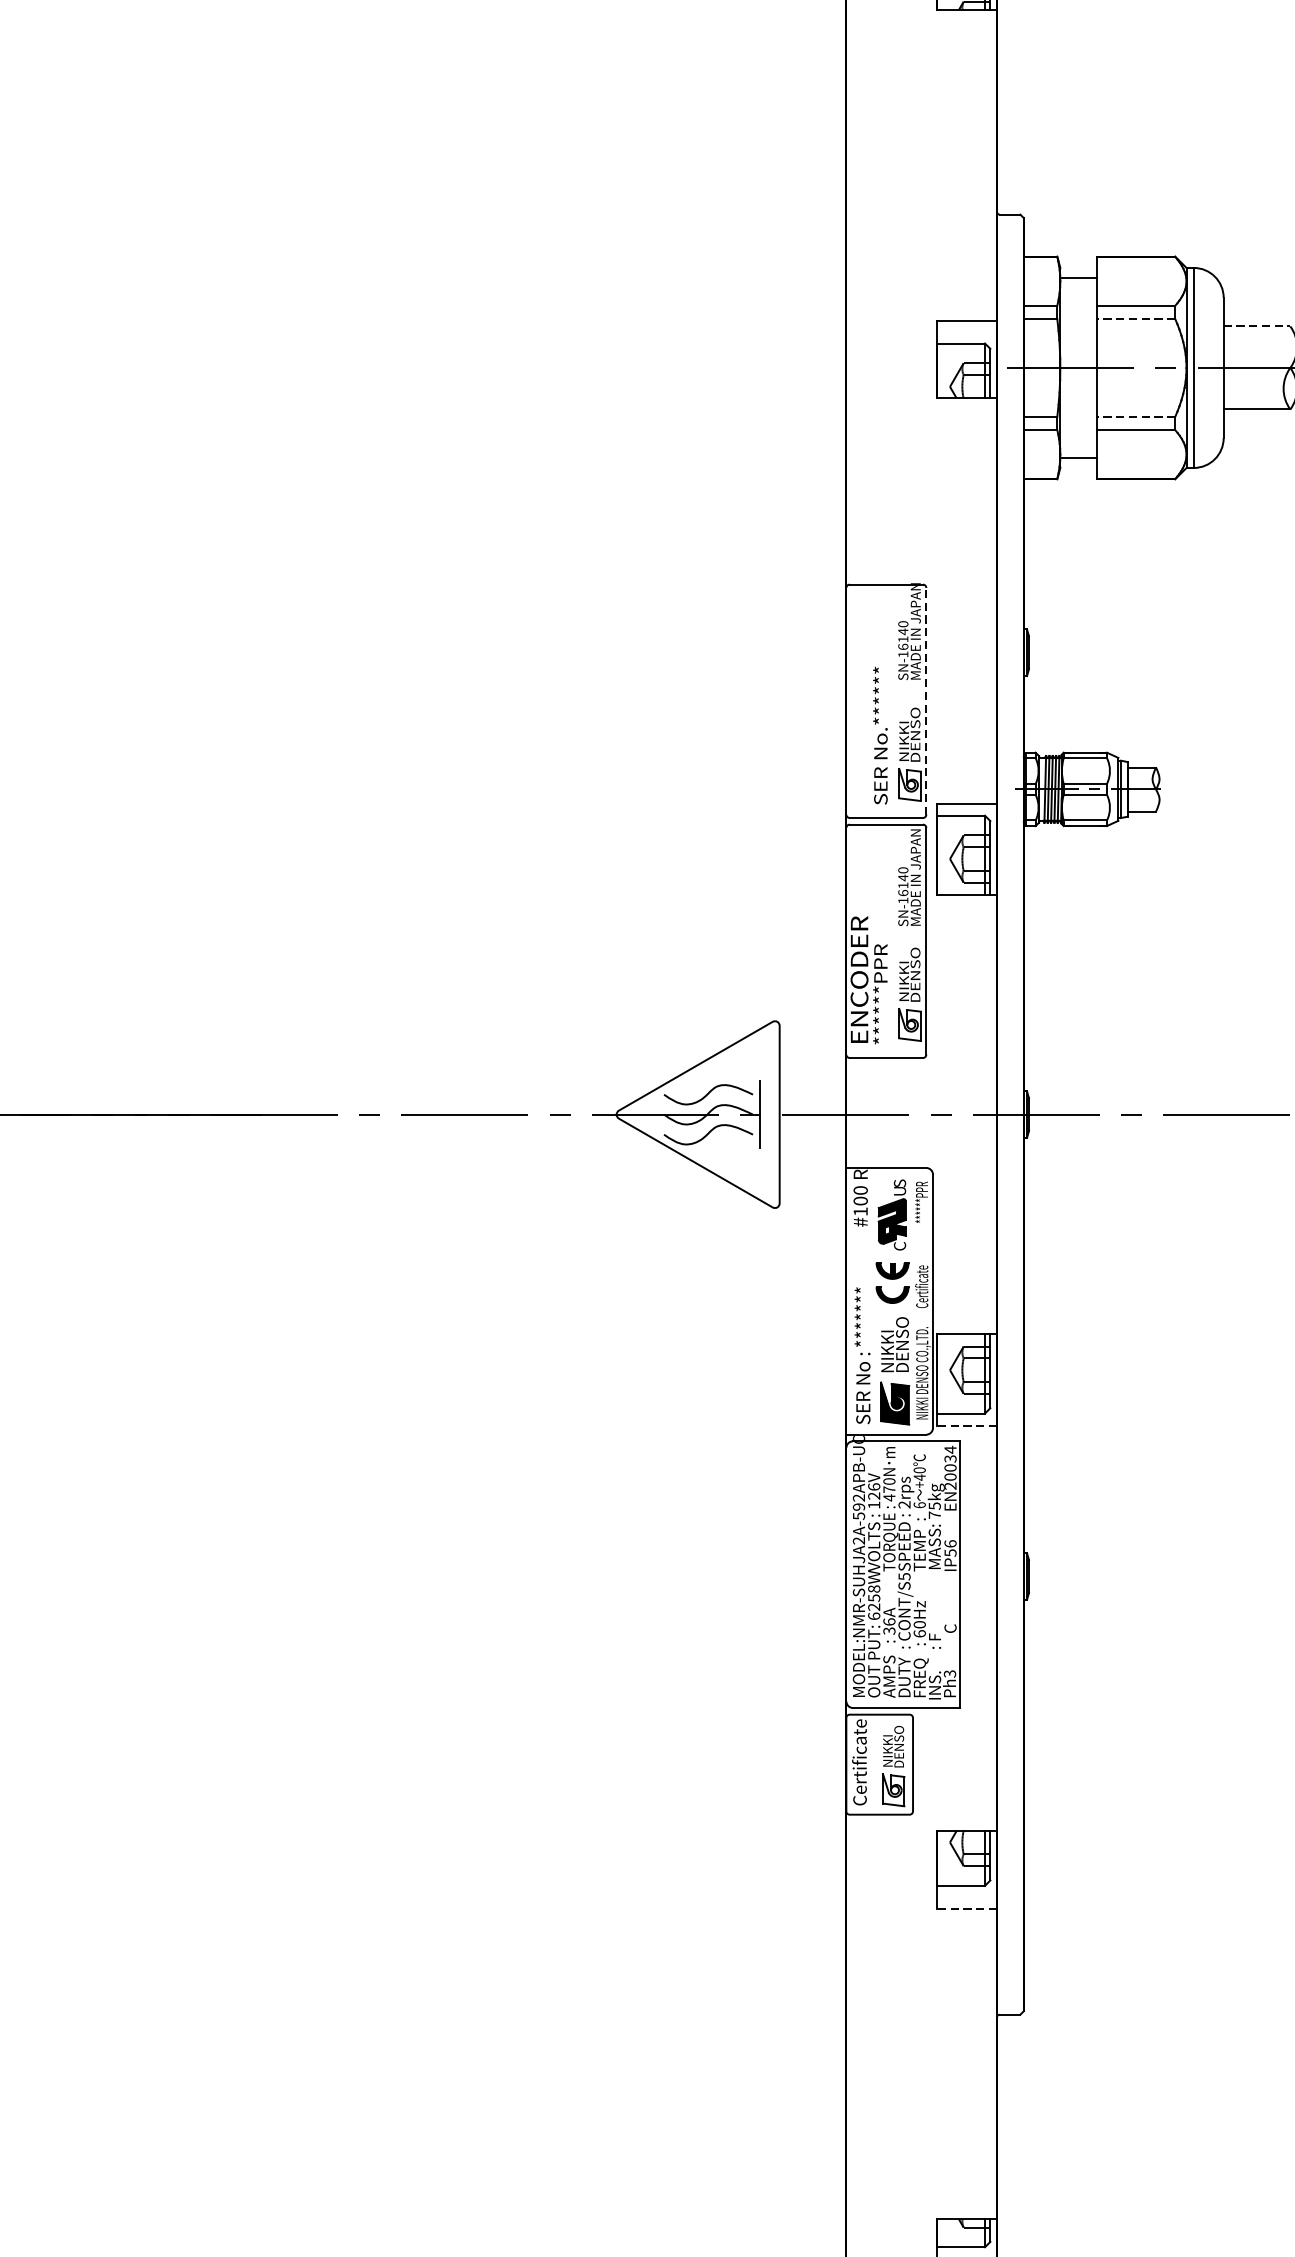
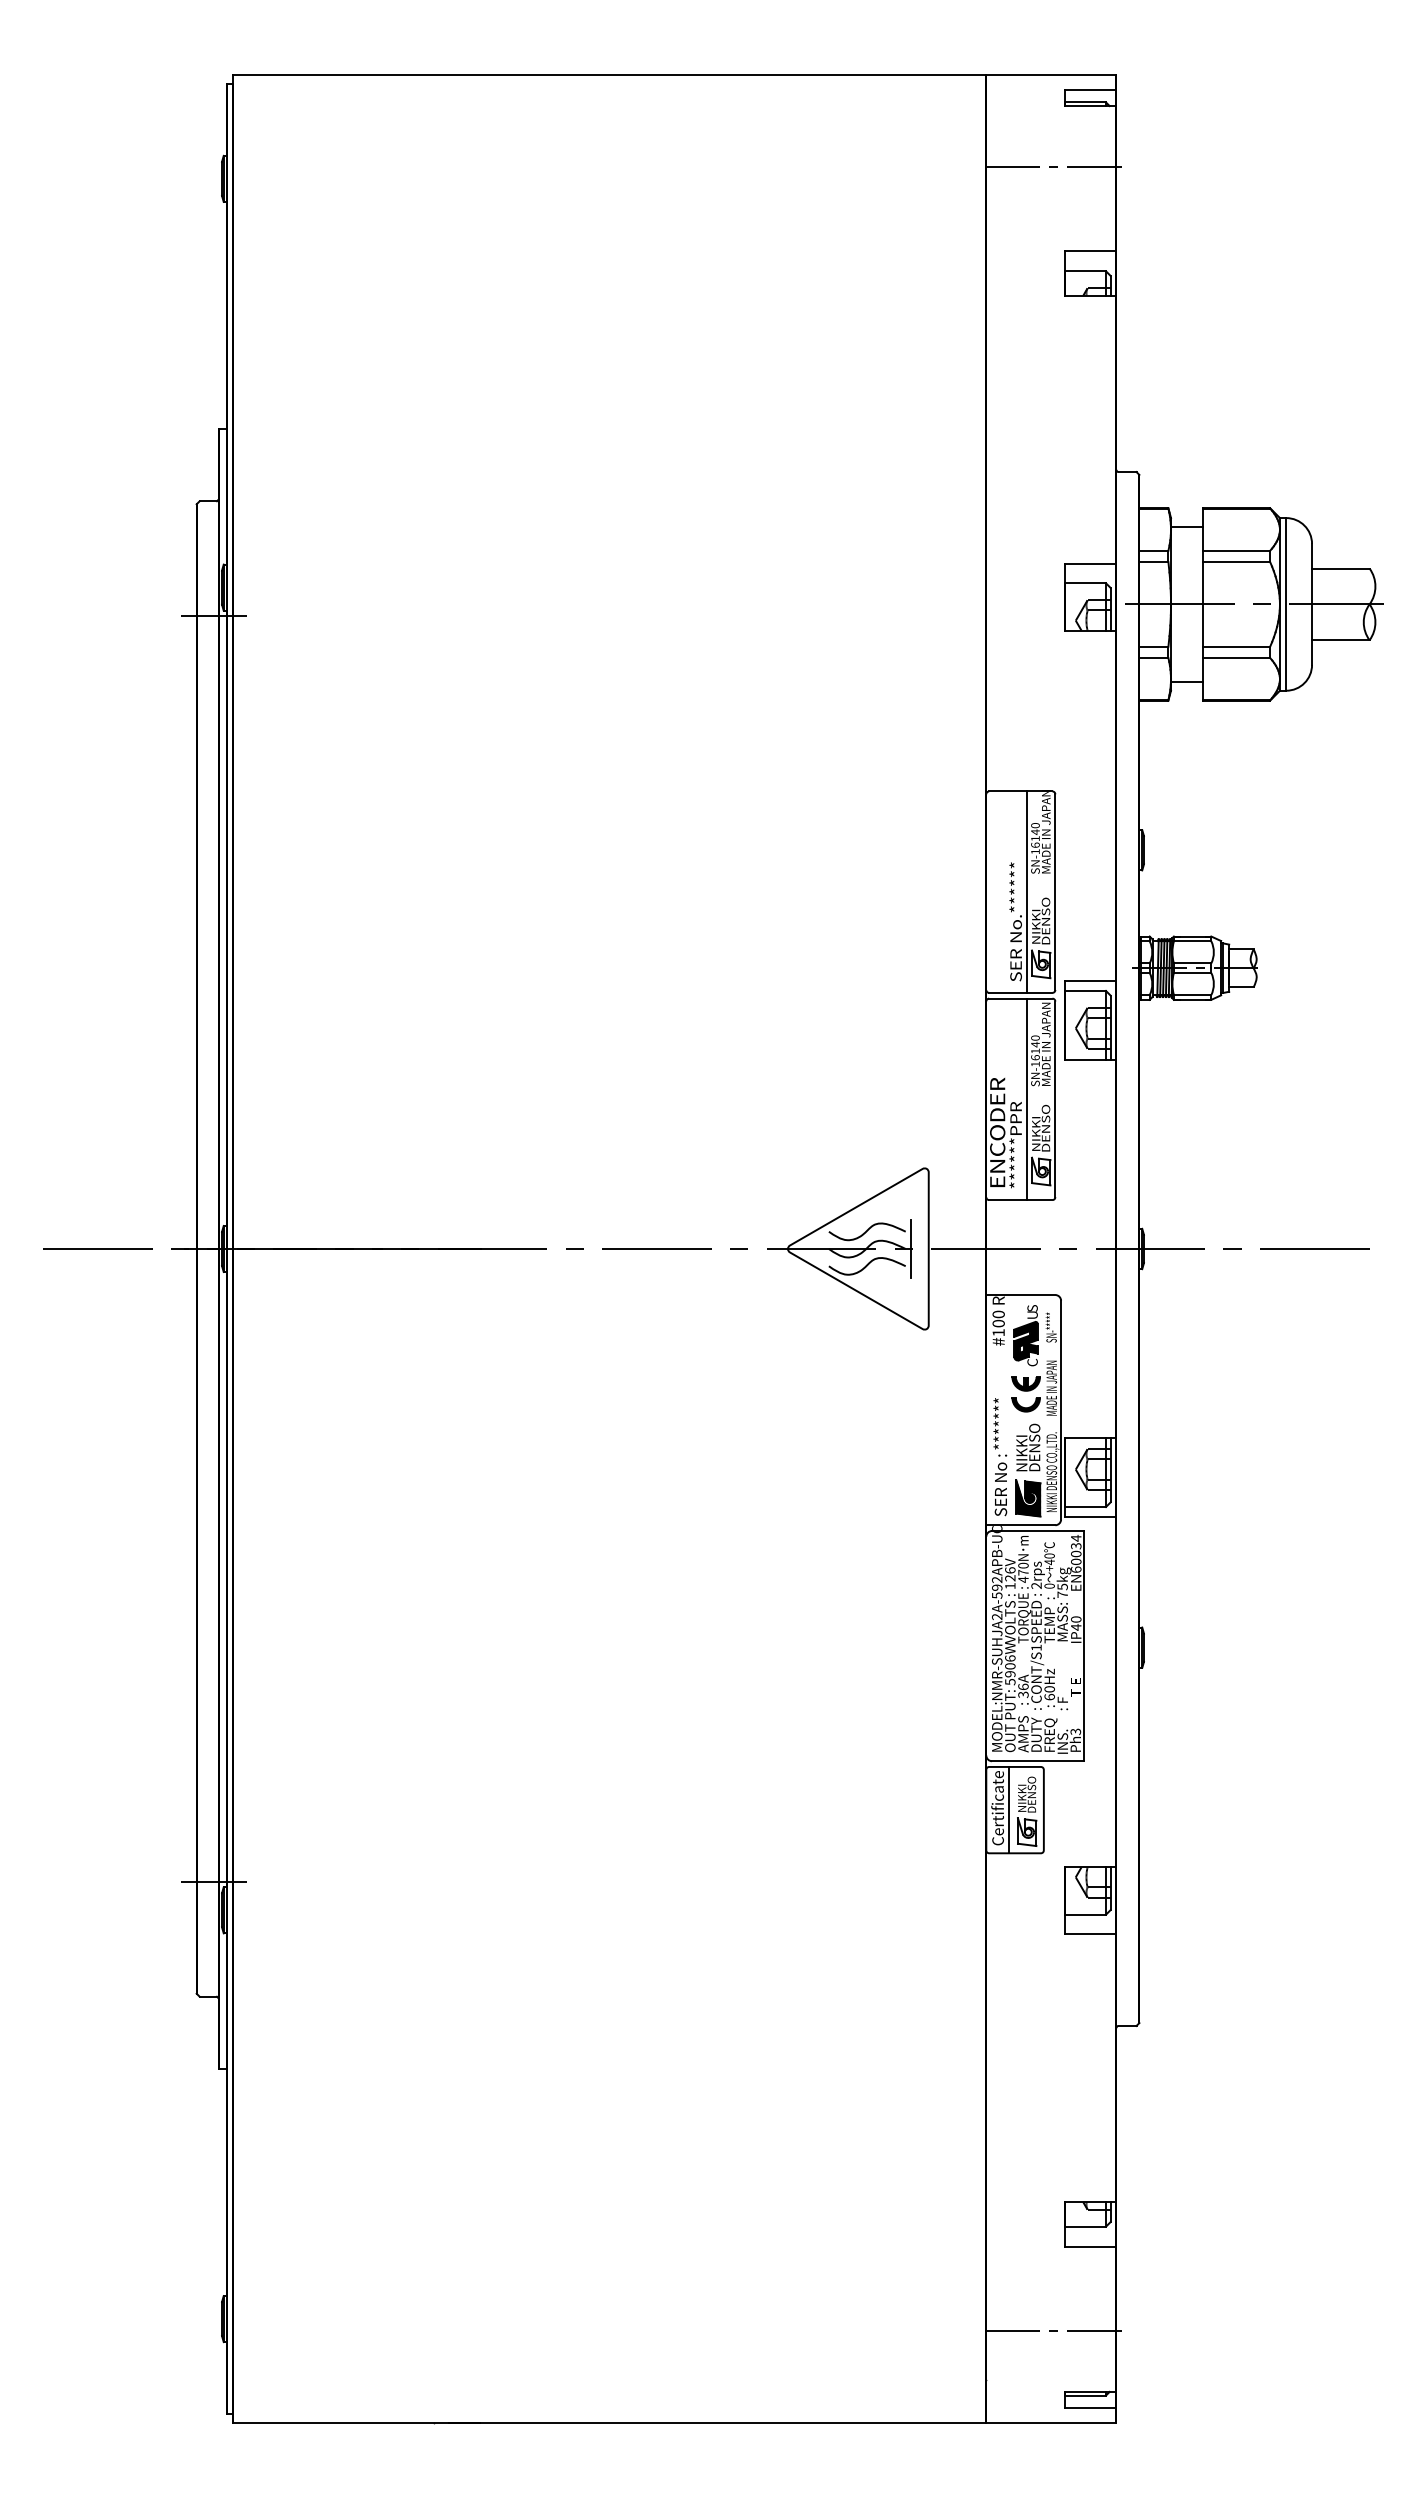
line: (1136, 319) -> (1236, 562), dashed -> solid
line: (1256, 326) -> (1340, 568), dashed -> solid
line: (1136, 416) -> (1236, 646), dashed -> solid
line: (892, 700) -> (1026, 891), added
line: (926, 701) -> (1055, 892), dashed -> solid
line: (892, 941) -> (1026, 1099), added
text: (920, 1202) -> (1050, 1324), ******PPR -> SN-*****
text: (921, 1275) -> (1051, 1387), Certificate -> MADE IN JAPAN
line: (967, 1425) -> (1090, 1517), dashed -> solid
text: (950, 1485) -> (1076, 1569), EN20034 -> EN60034
text: (919, 1504) -> (1049, 1585), 6 -> 0
text: (950, 1548) -> (1076, 1623), IP56 -> IP40
text: (904, 1576) -> (1036, 1647), CONT/S5 -> CONT/S1
text: (874, 1602) -> (1010, 1670), 6258W -> 5906W
text: (950, 1622) -> (1076, 1687), C -> T E
line: (873, 1763) -> (1009, 1809), added
line: (967, 1908) -> (1090, 1934), dashed -> solid

